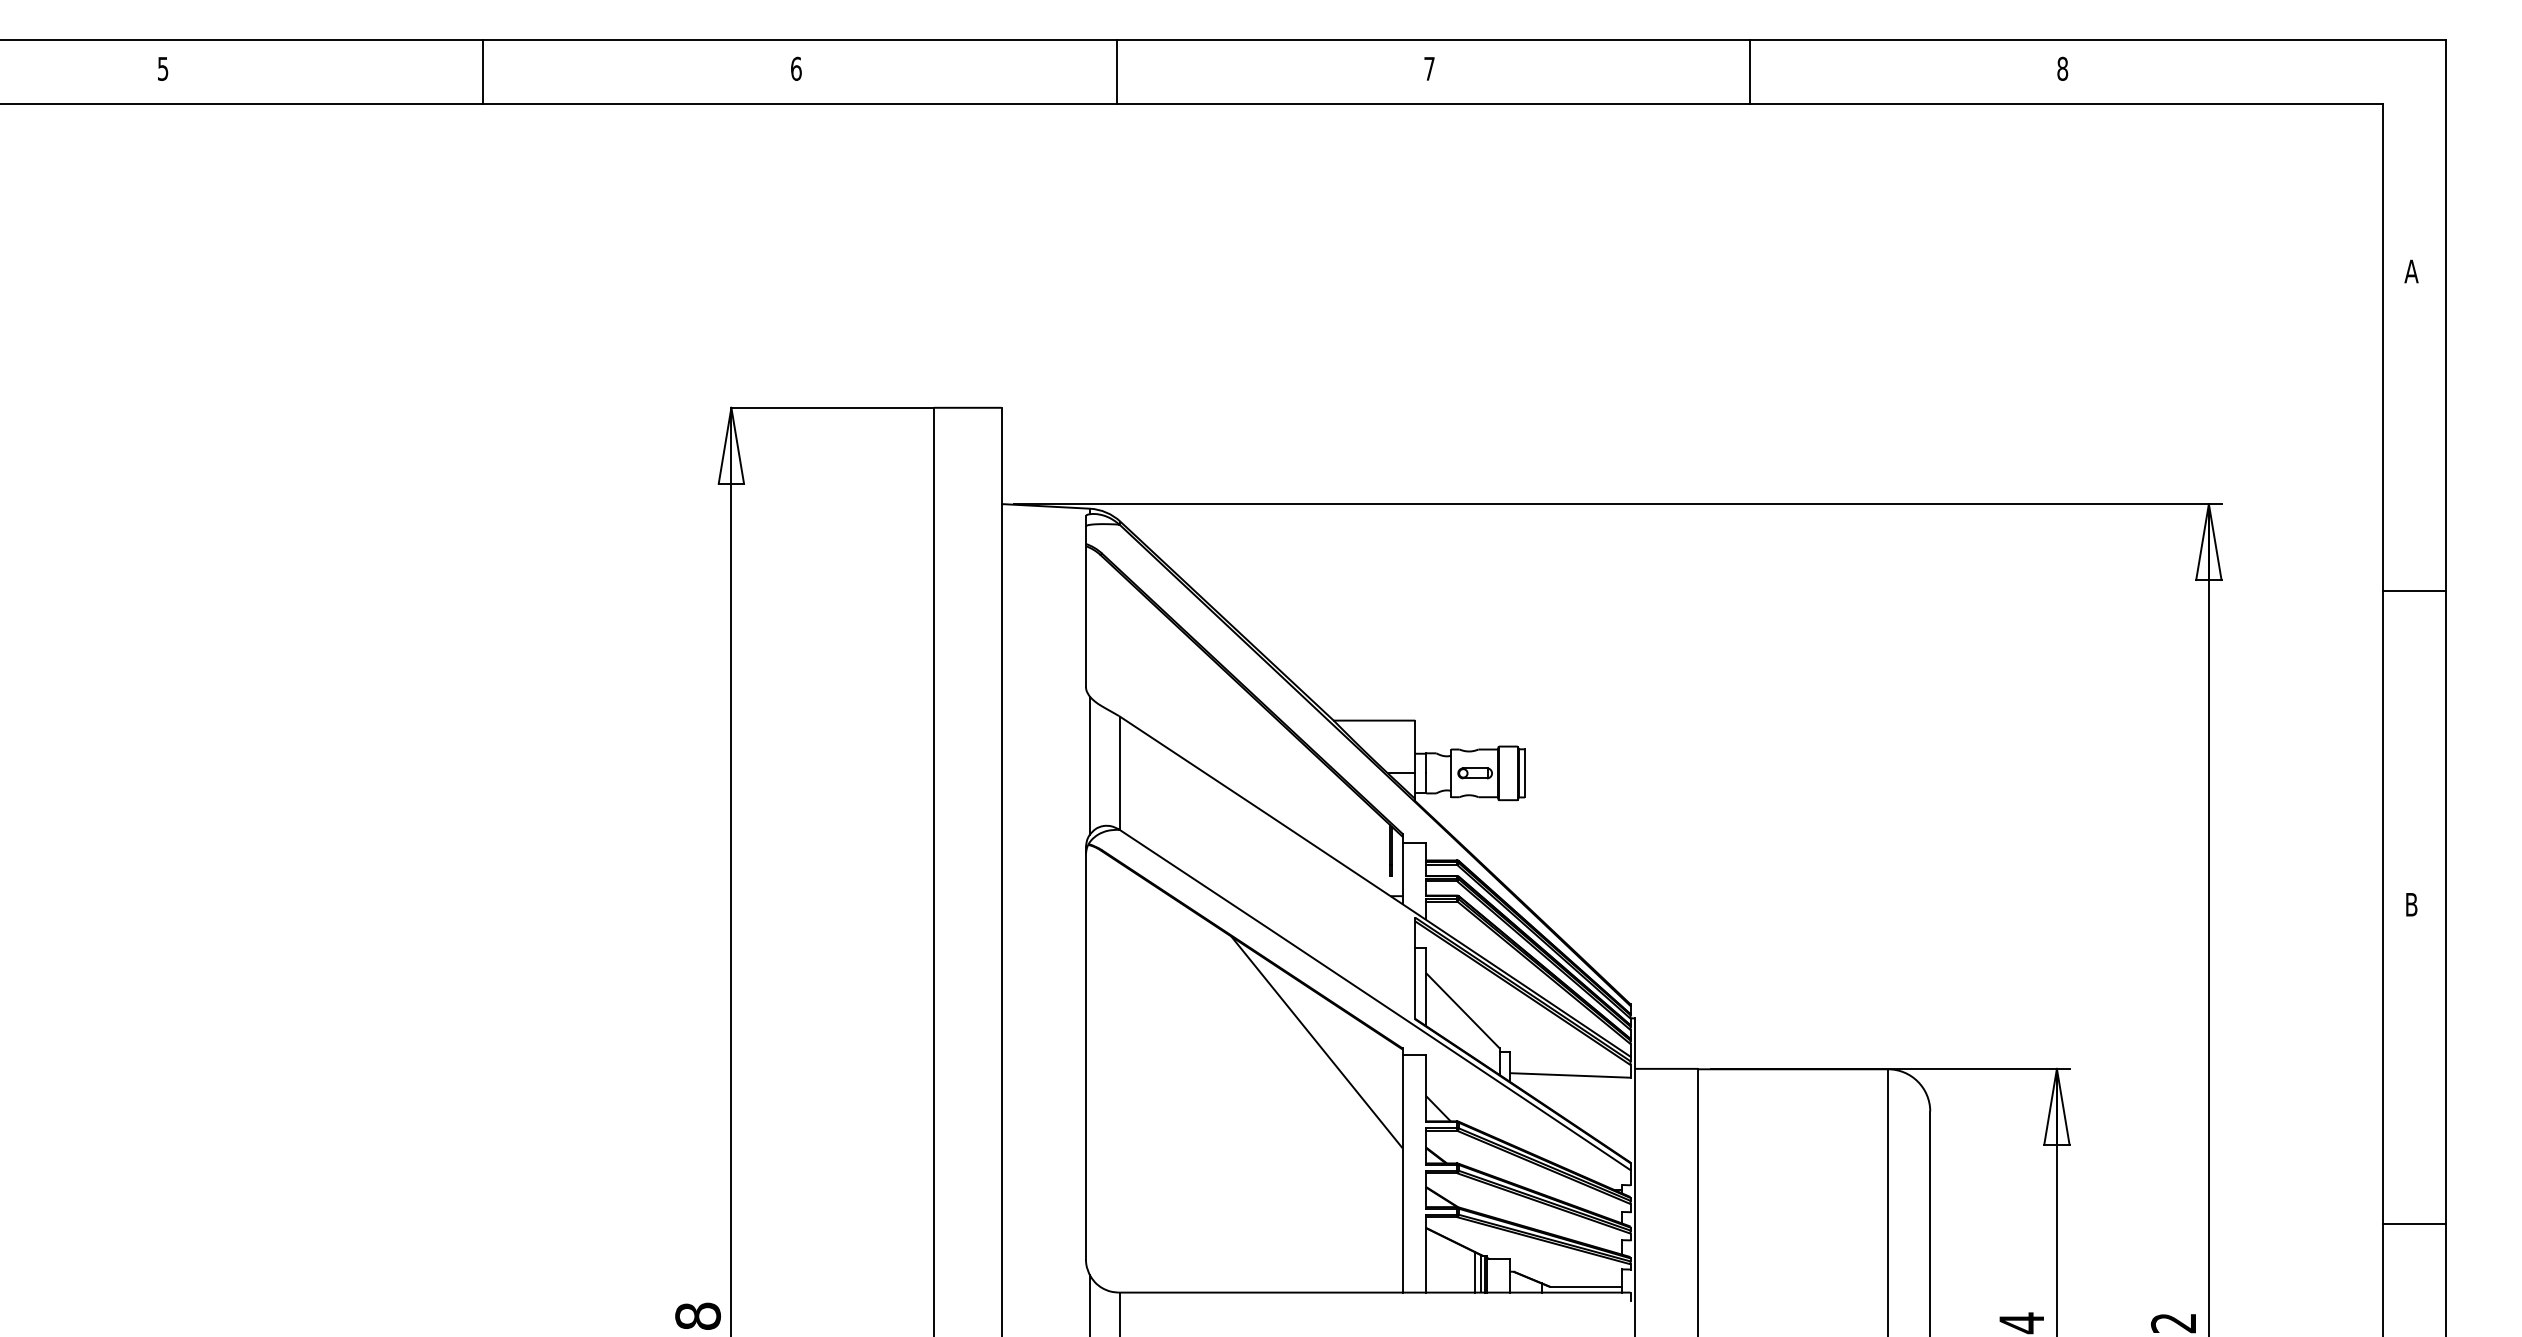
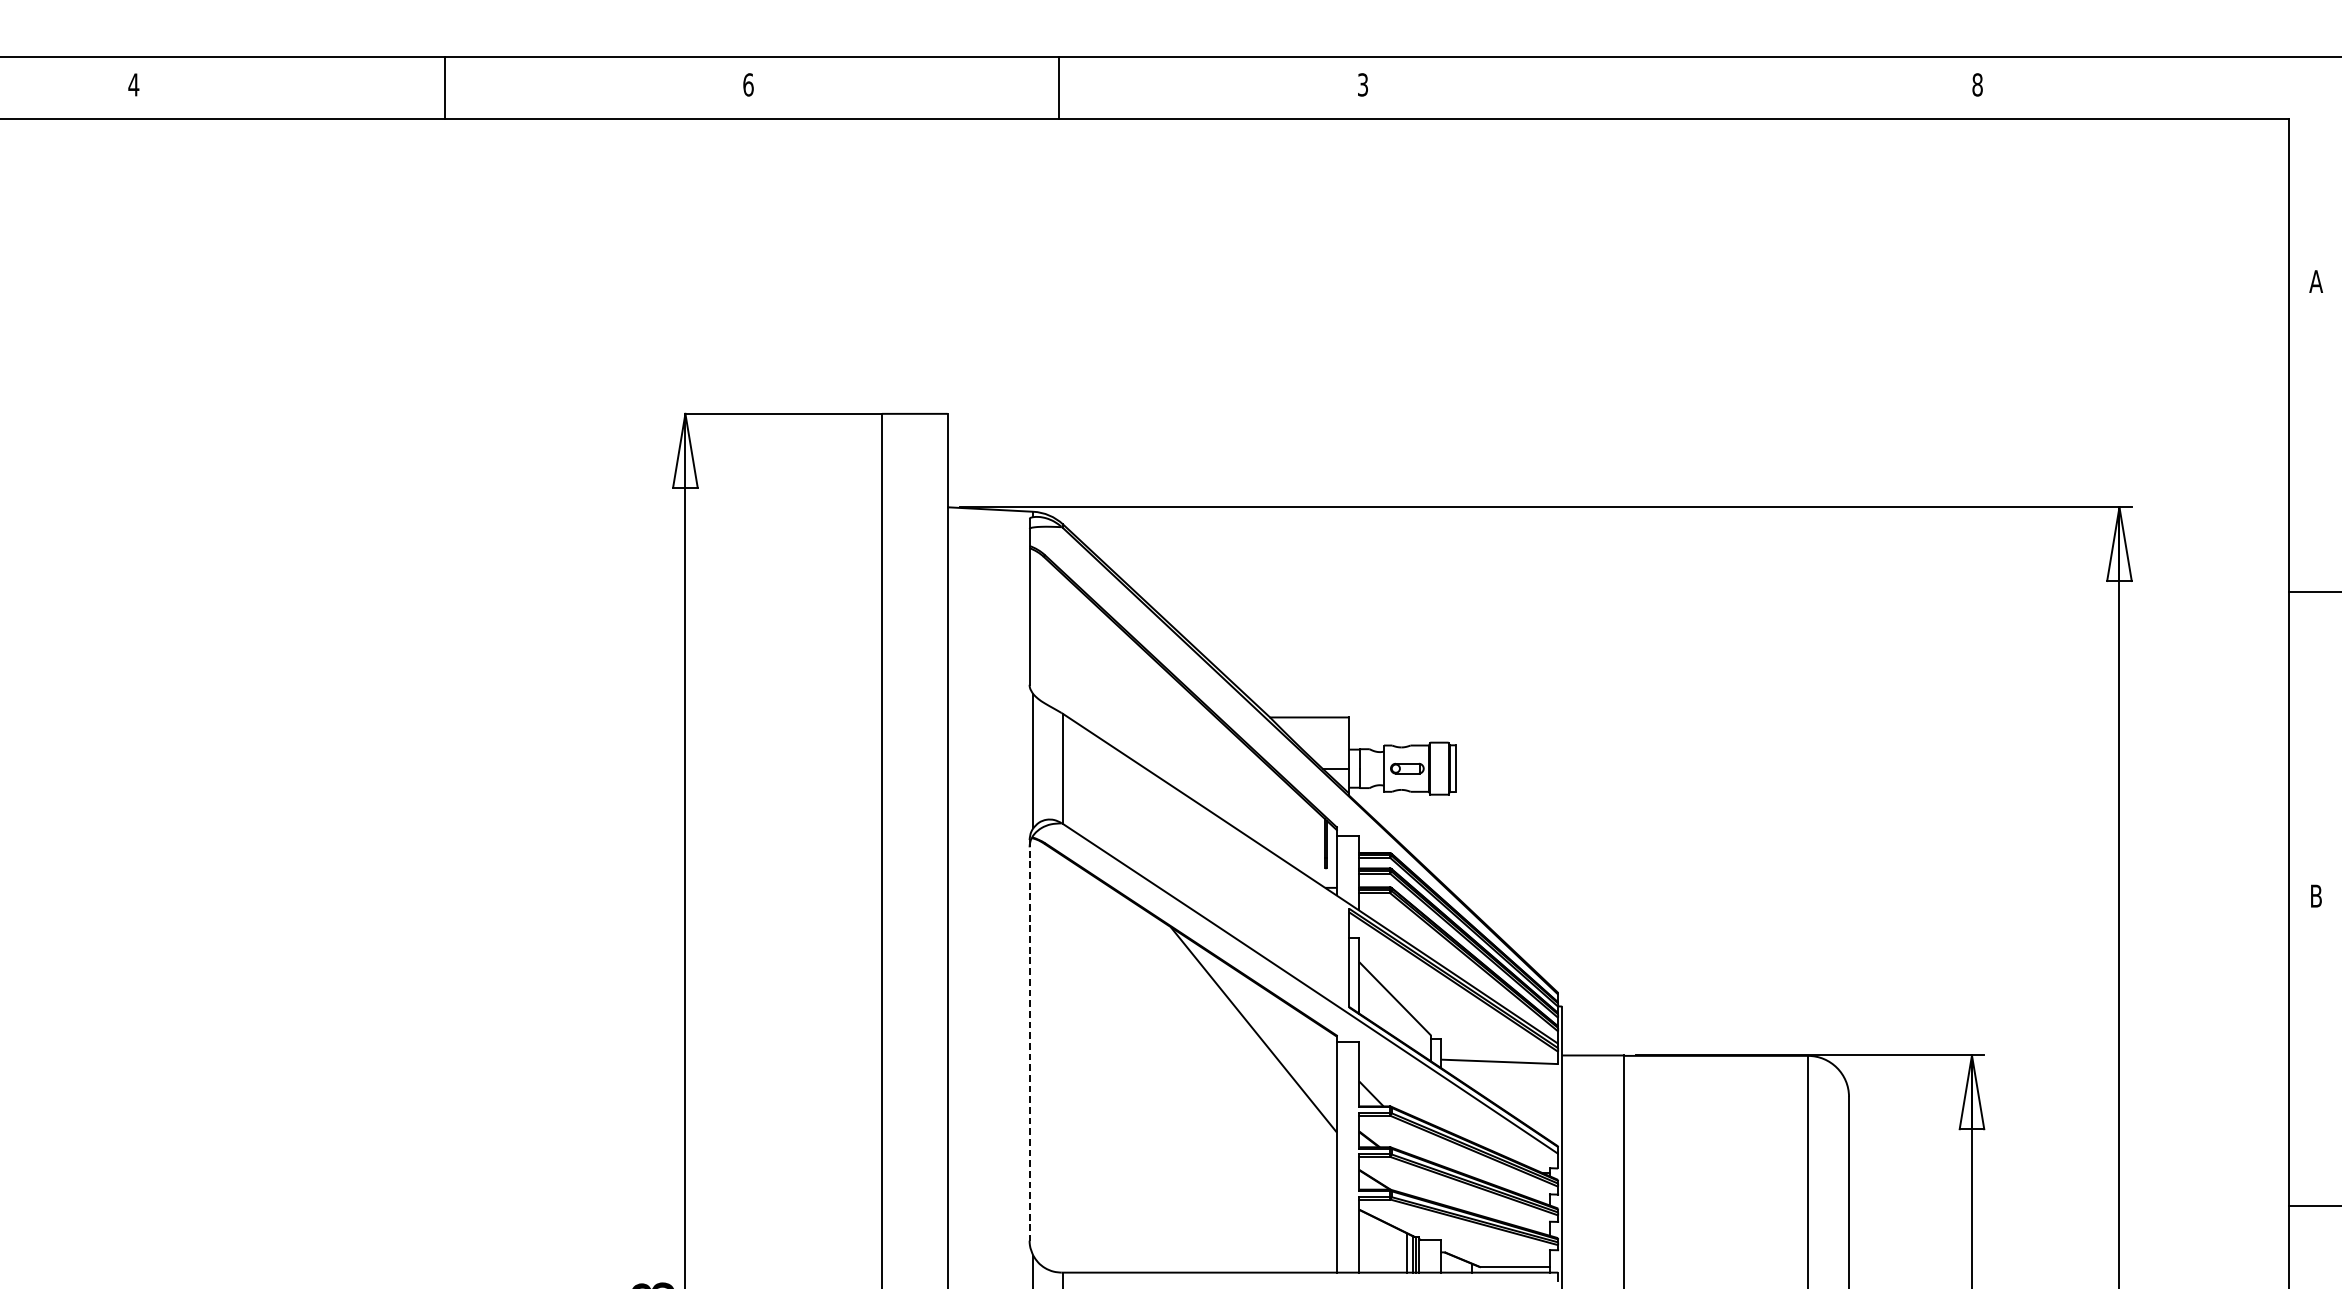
text: (162, 68) -> (133, 84), 5 -> 4
text: (1429, 68) -> (1363, 84), 7 -> 3
line: (1749, 71) -> (1673, 87), removed
line: (1085, 1053) -> (1029, 1040), solid -> dashed

